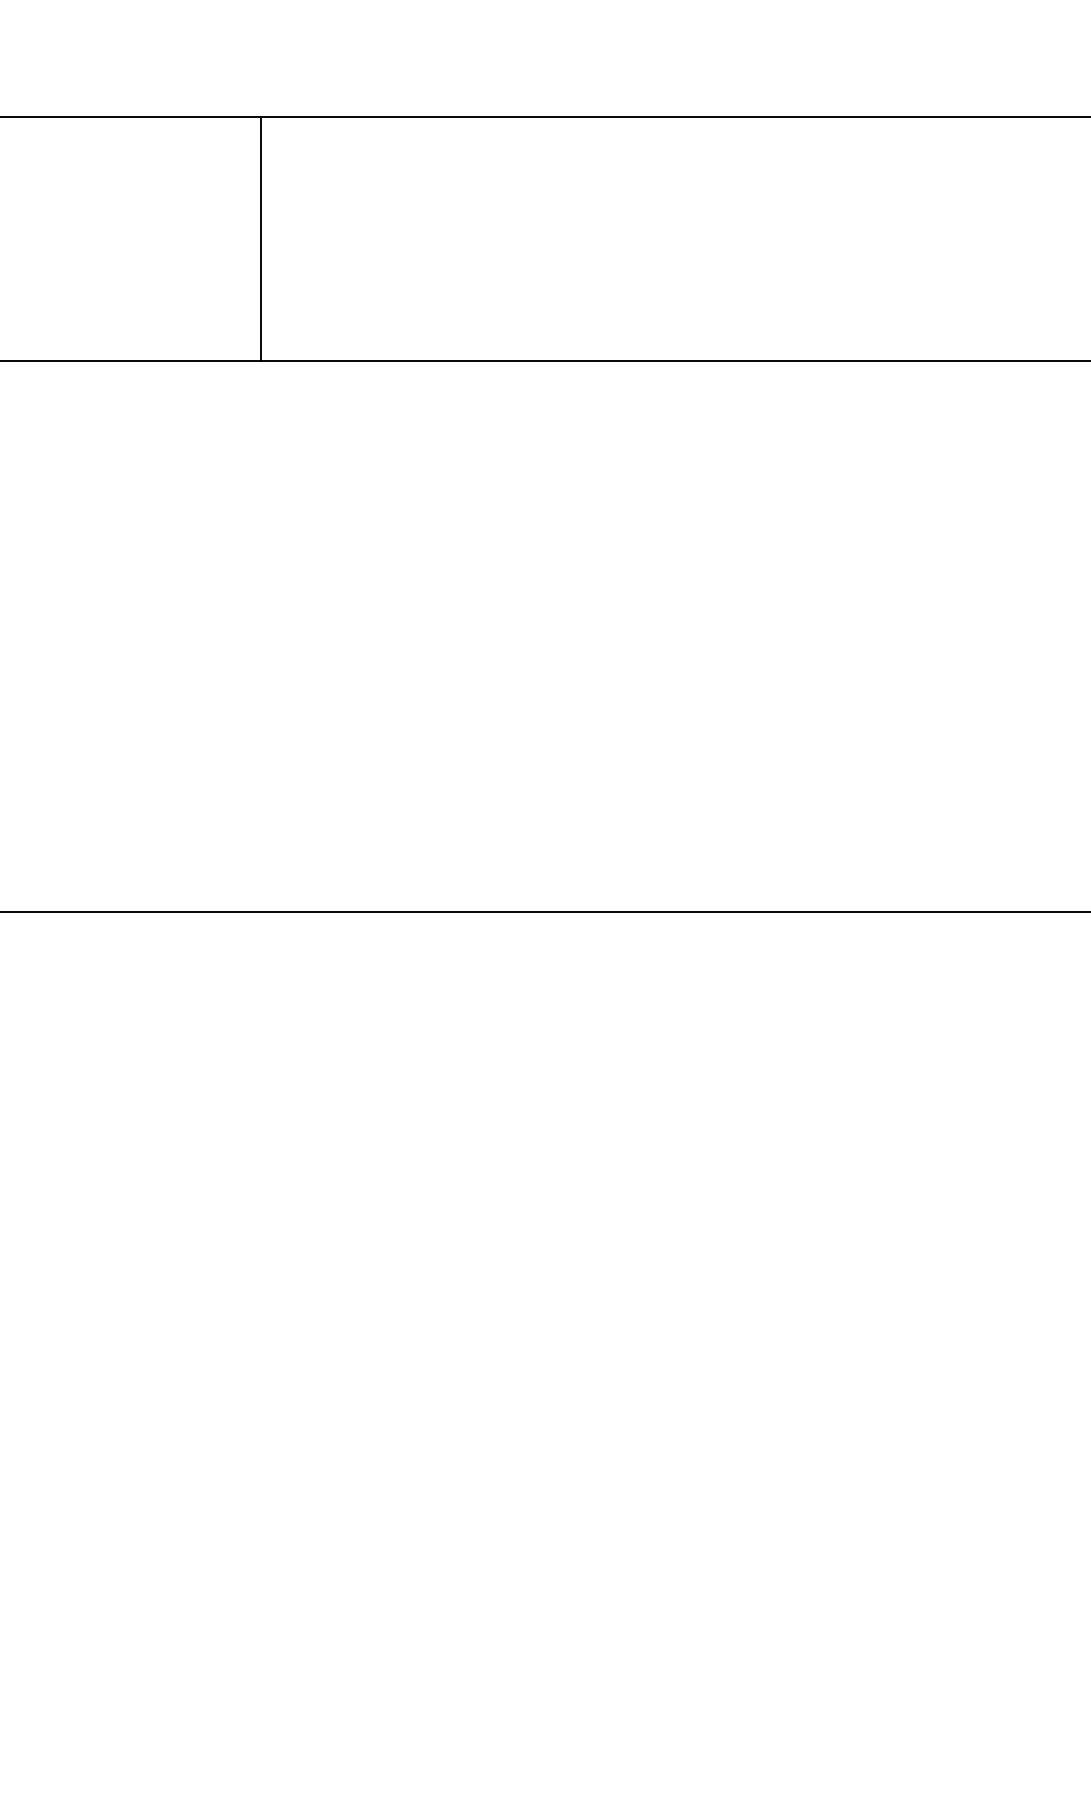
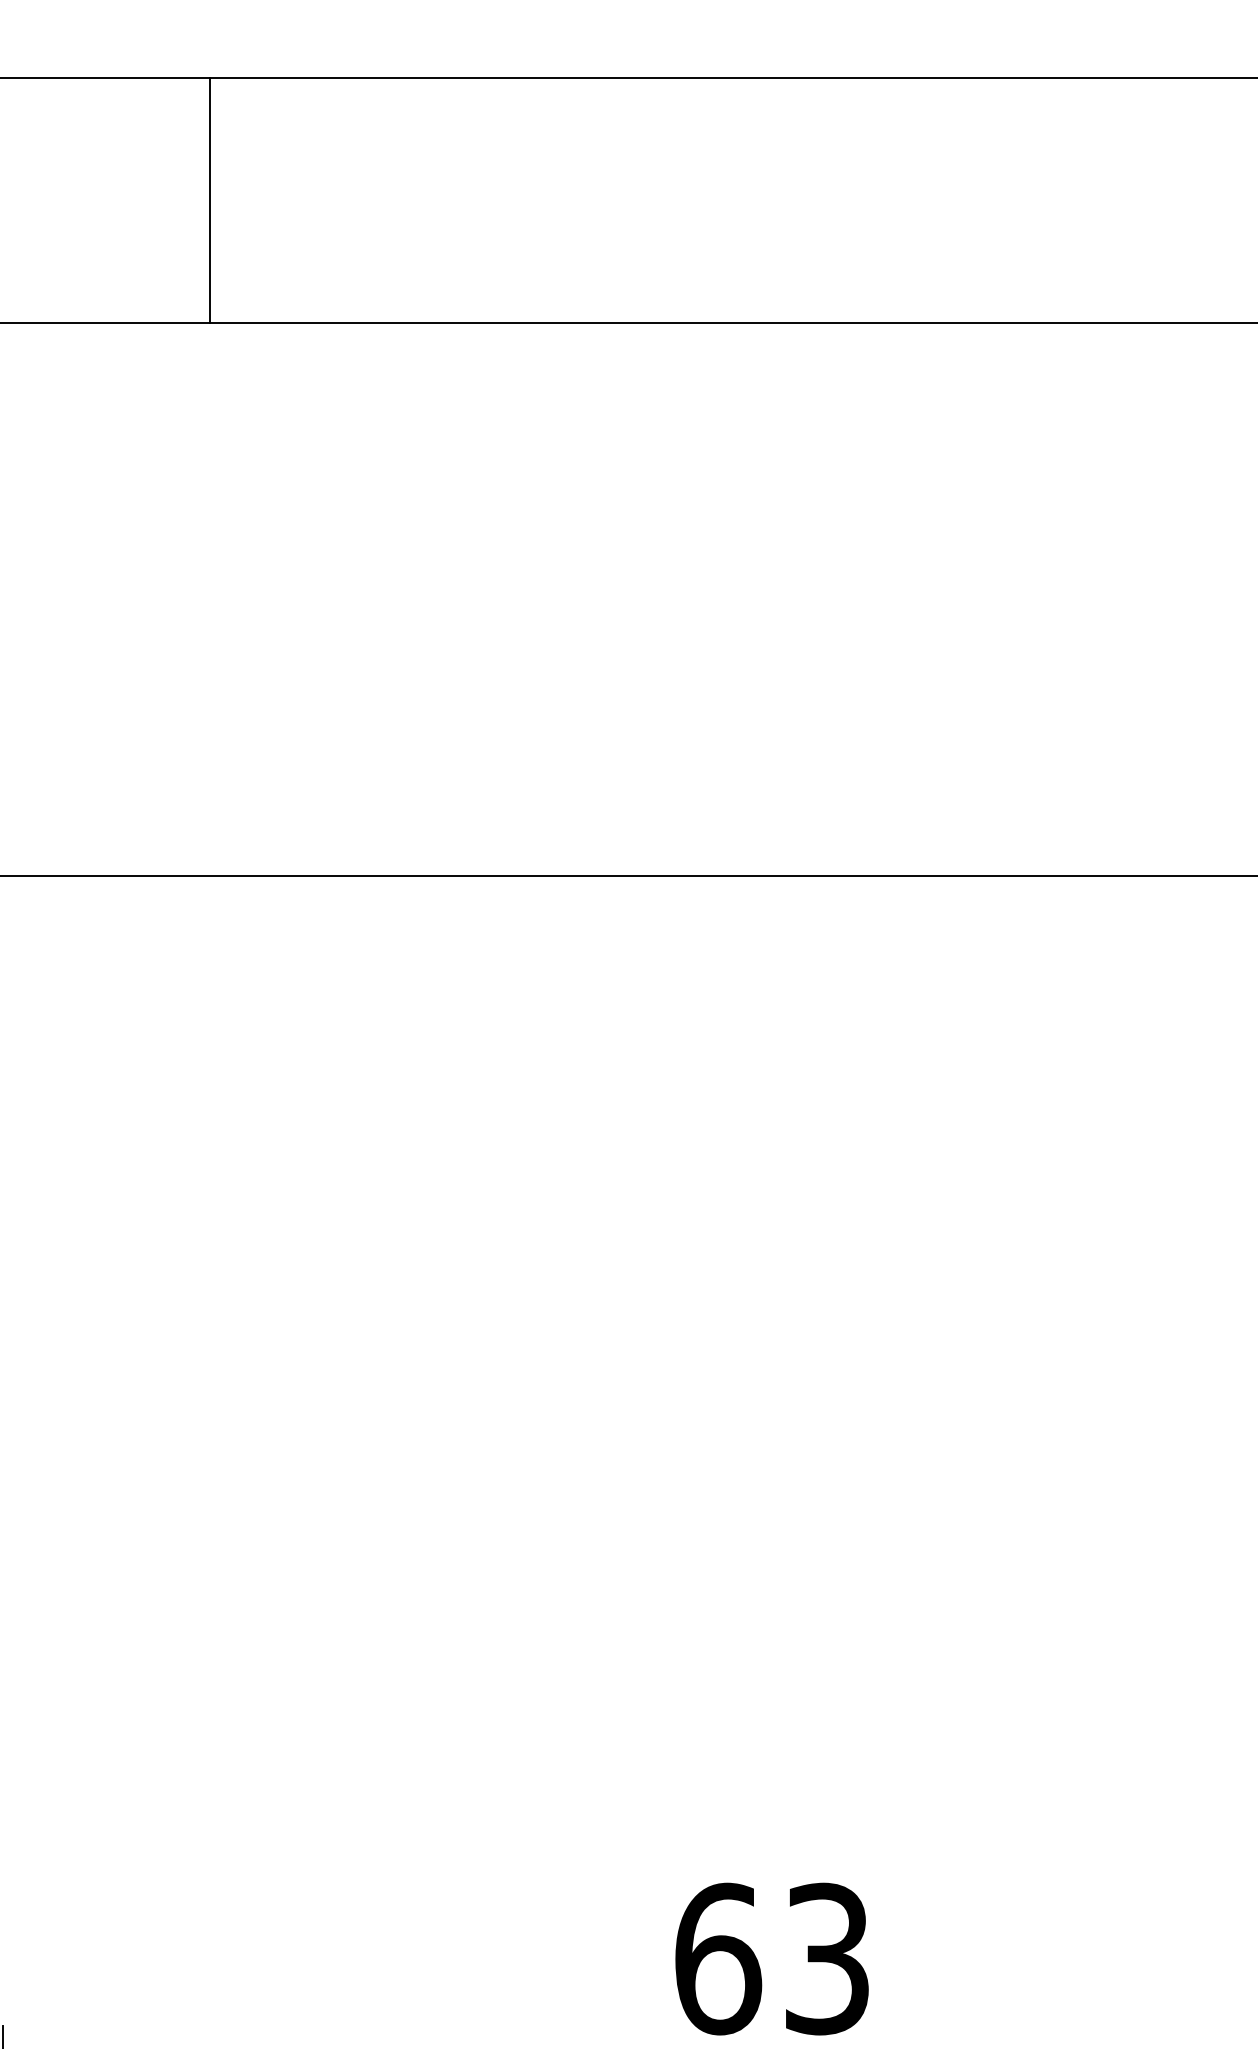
line: (260, 238) -> (209, 199), moved

